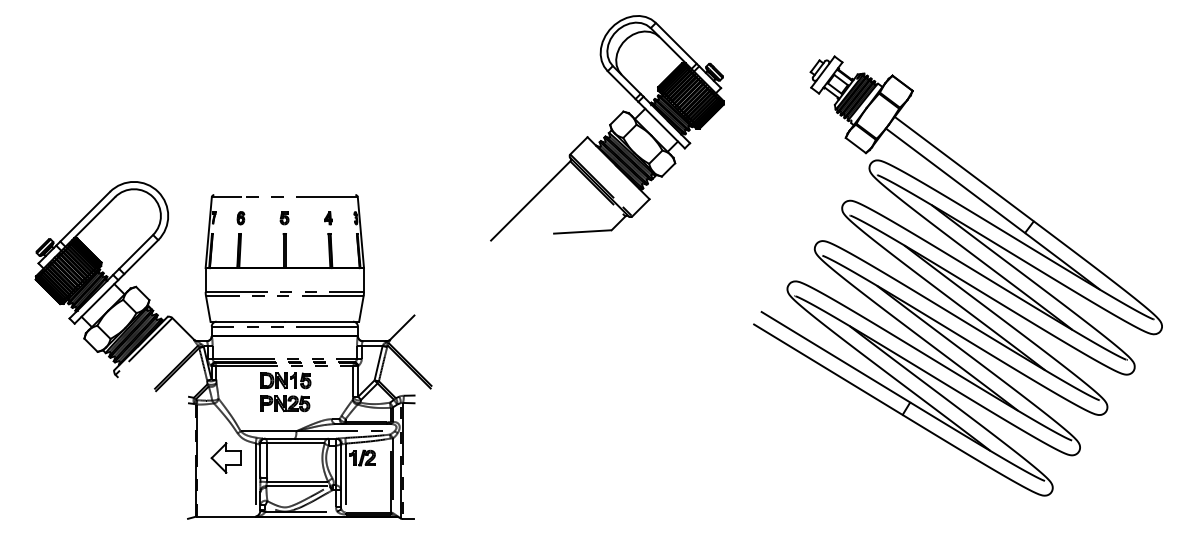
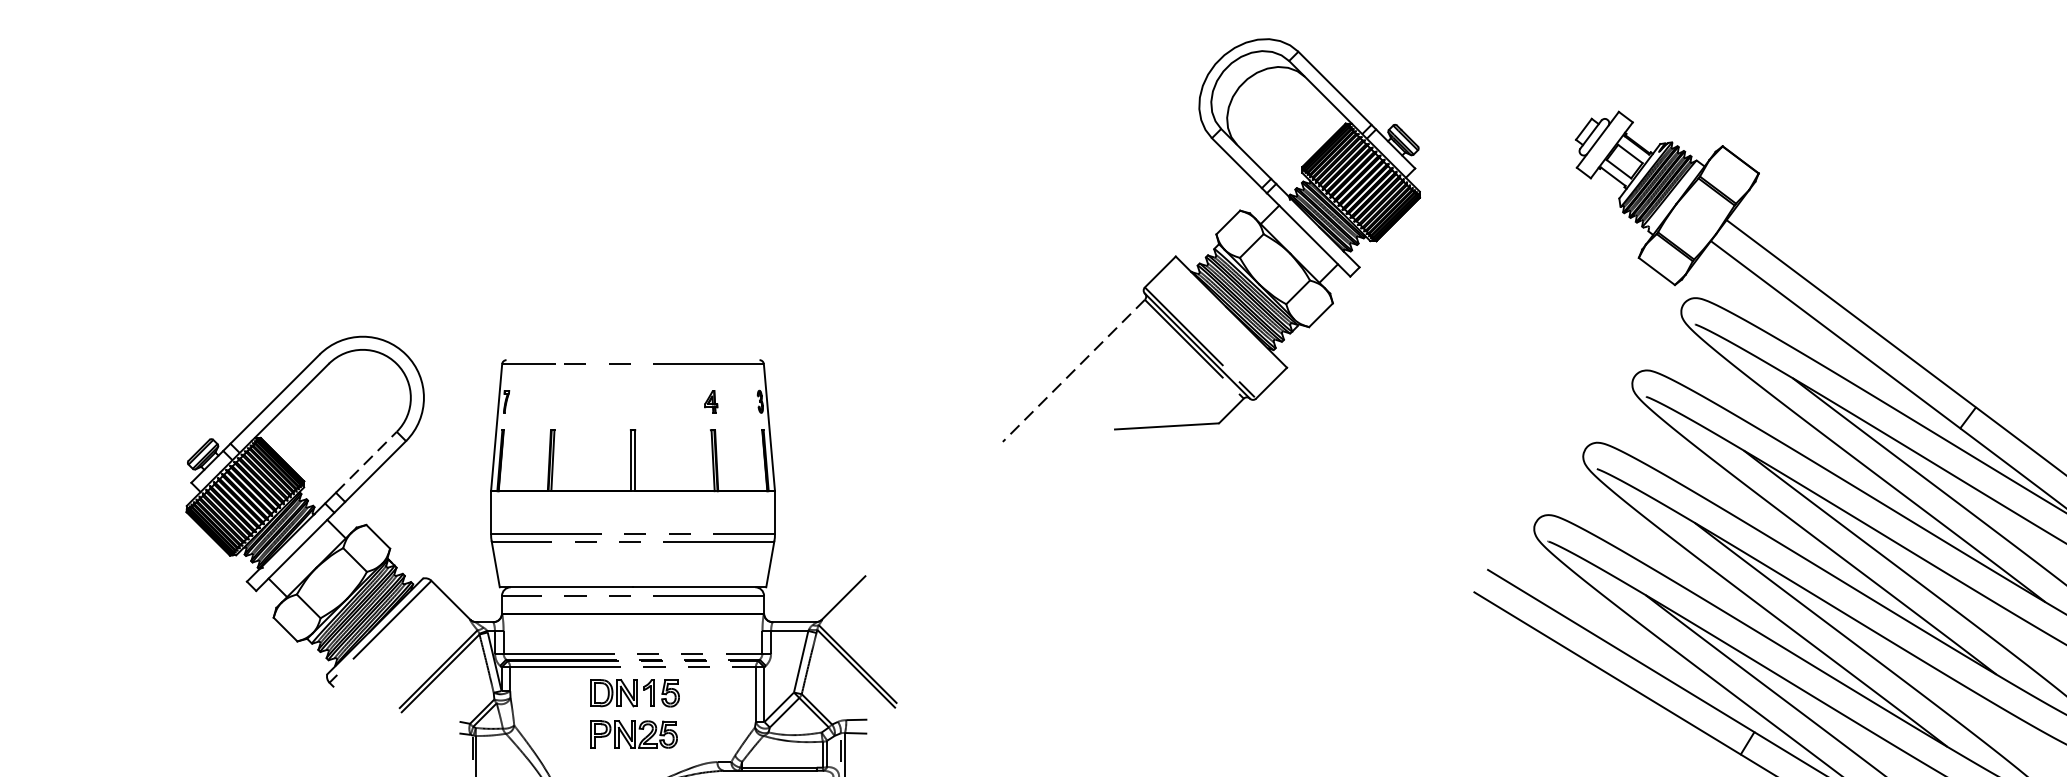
line: (530, 201) -> (1073, 371), solid -> dashed
part: (240, 218) -> (553, 402), removed
part: (284, 218) -> (632, 402), removed
line: (136, 251) -> (367, 461), solid -> dashed

